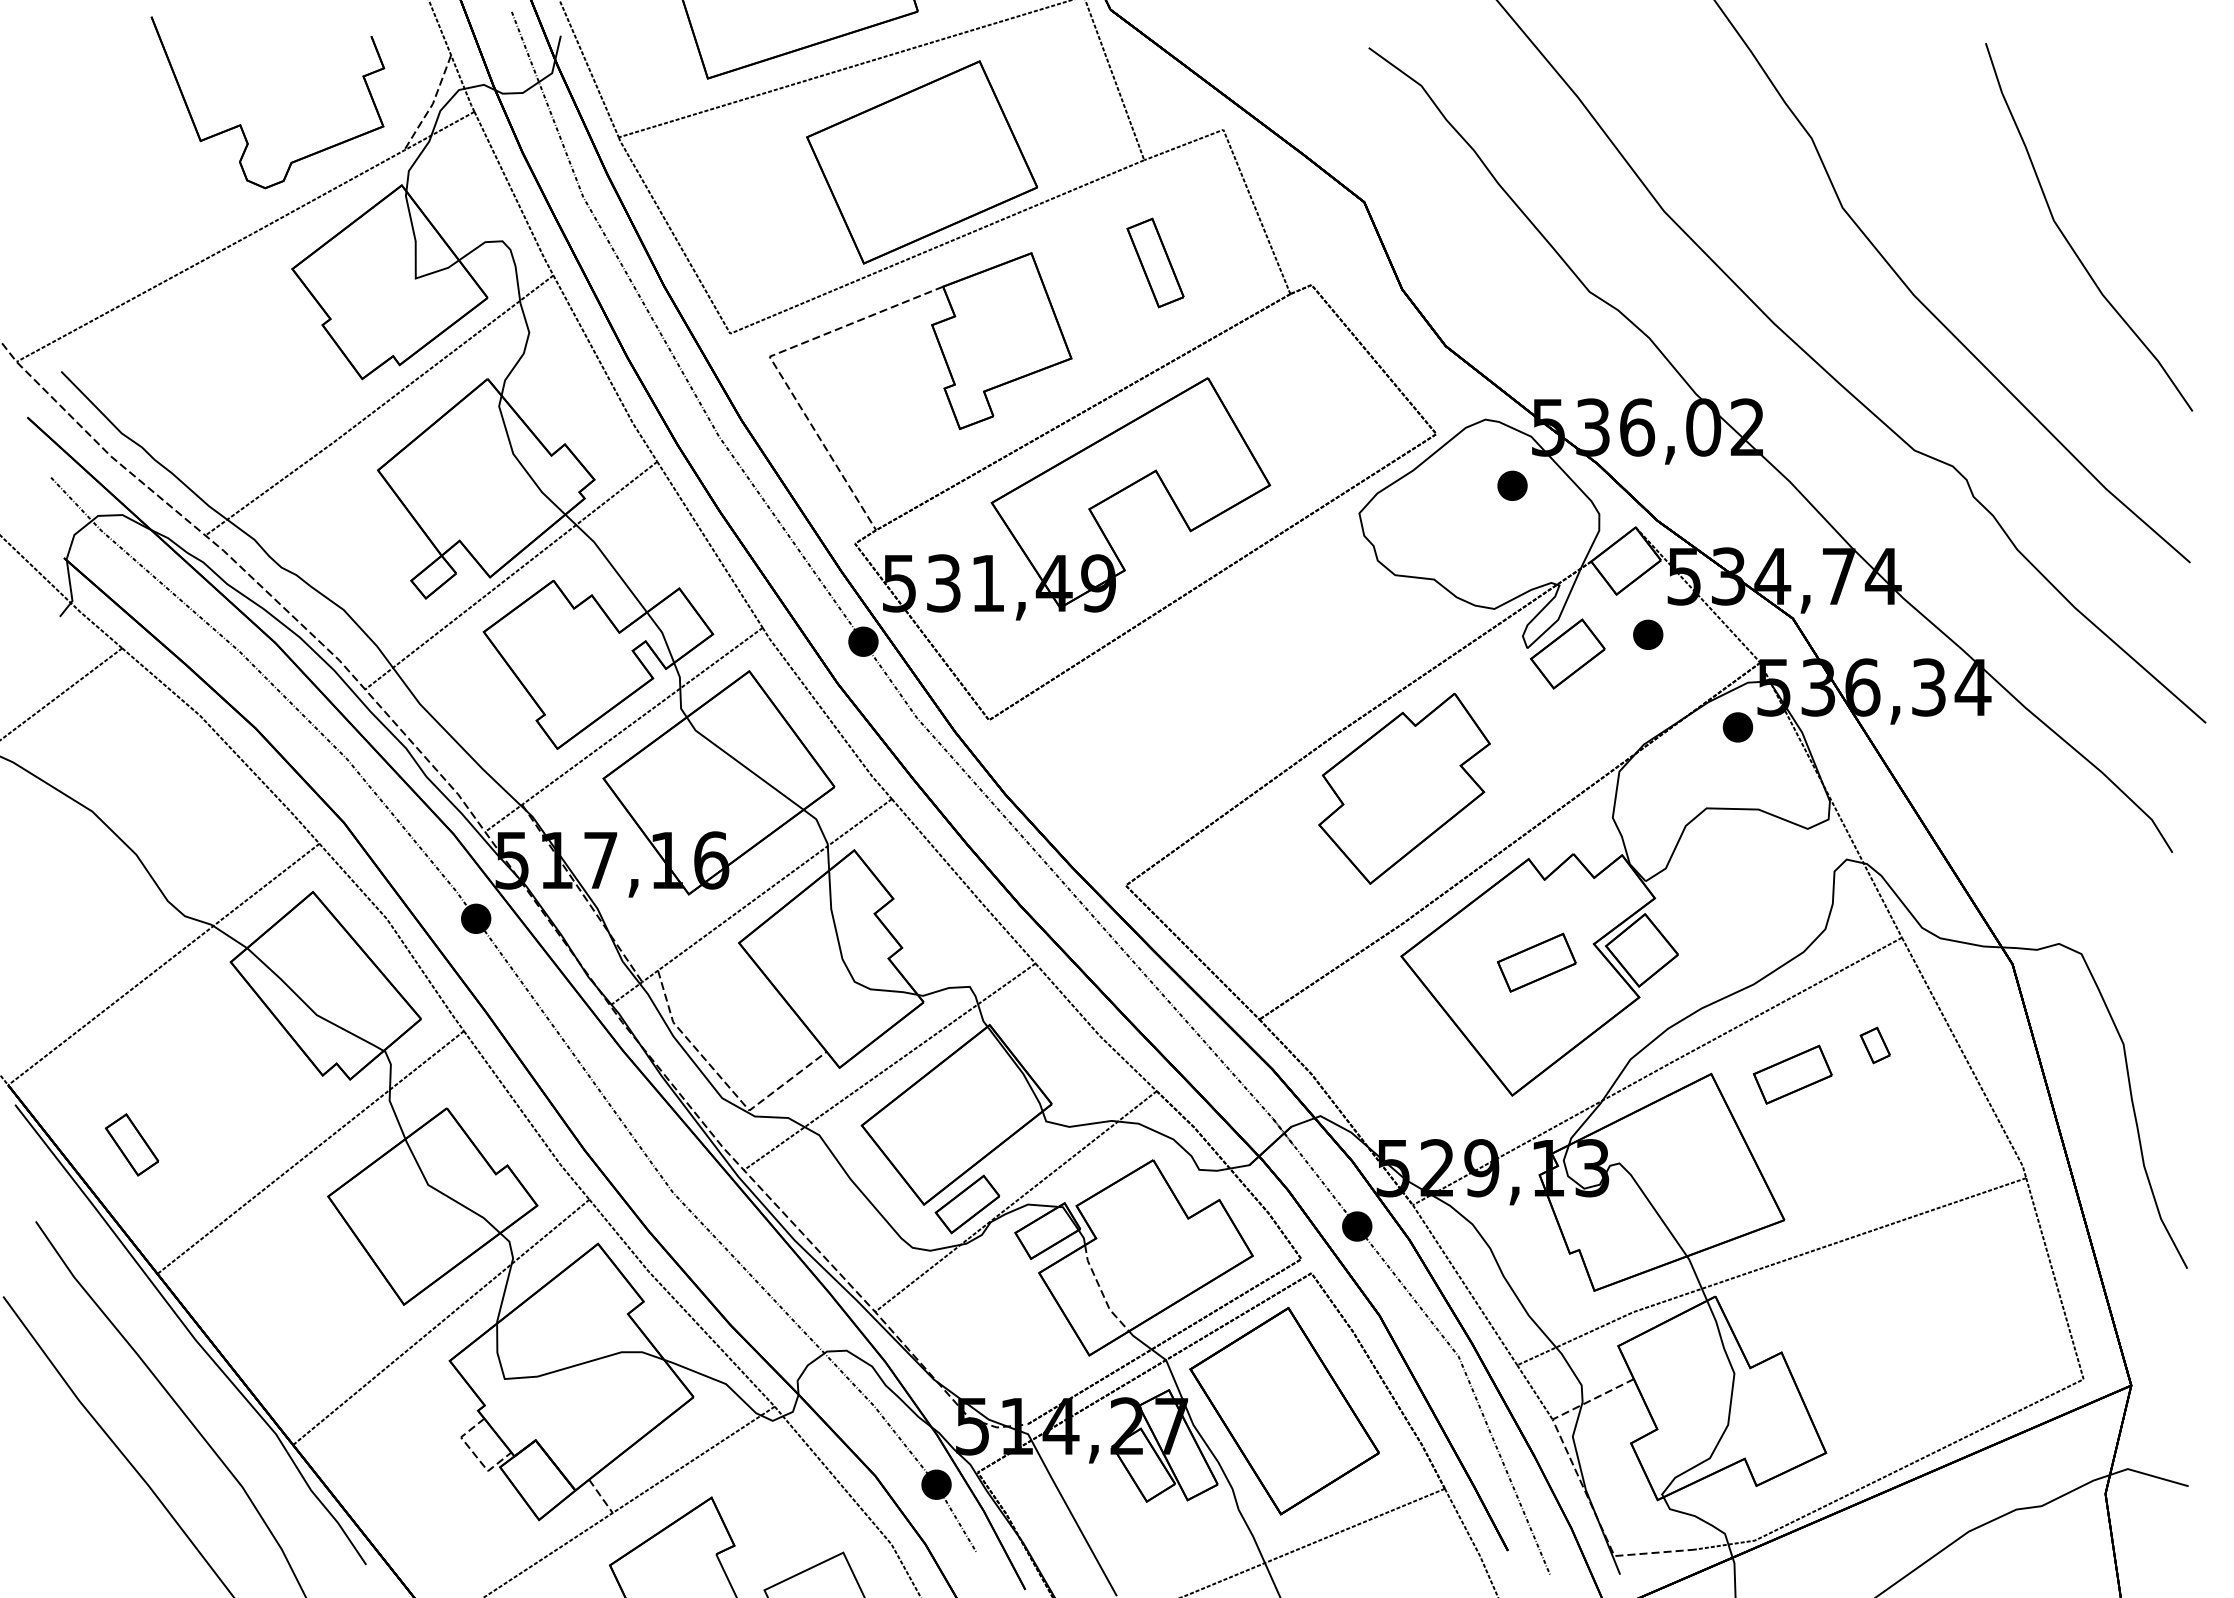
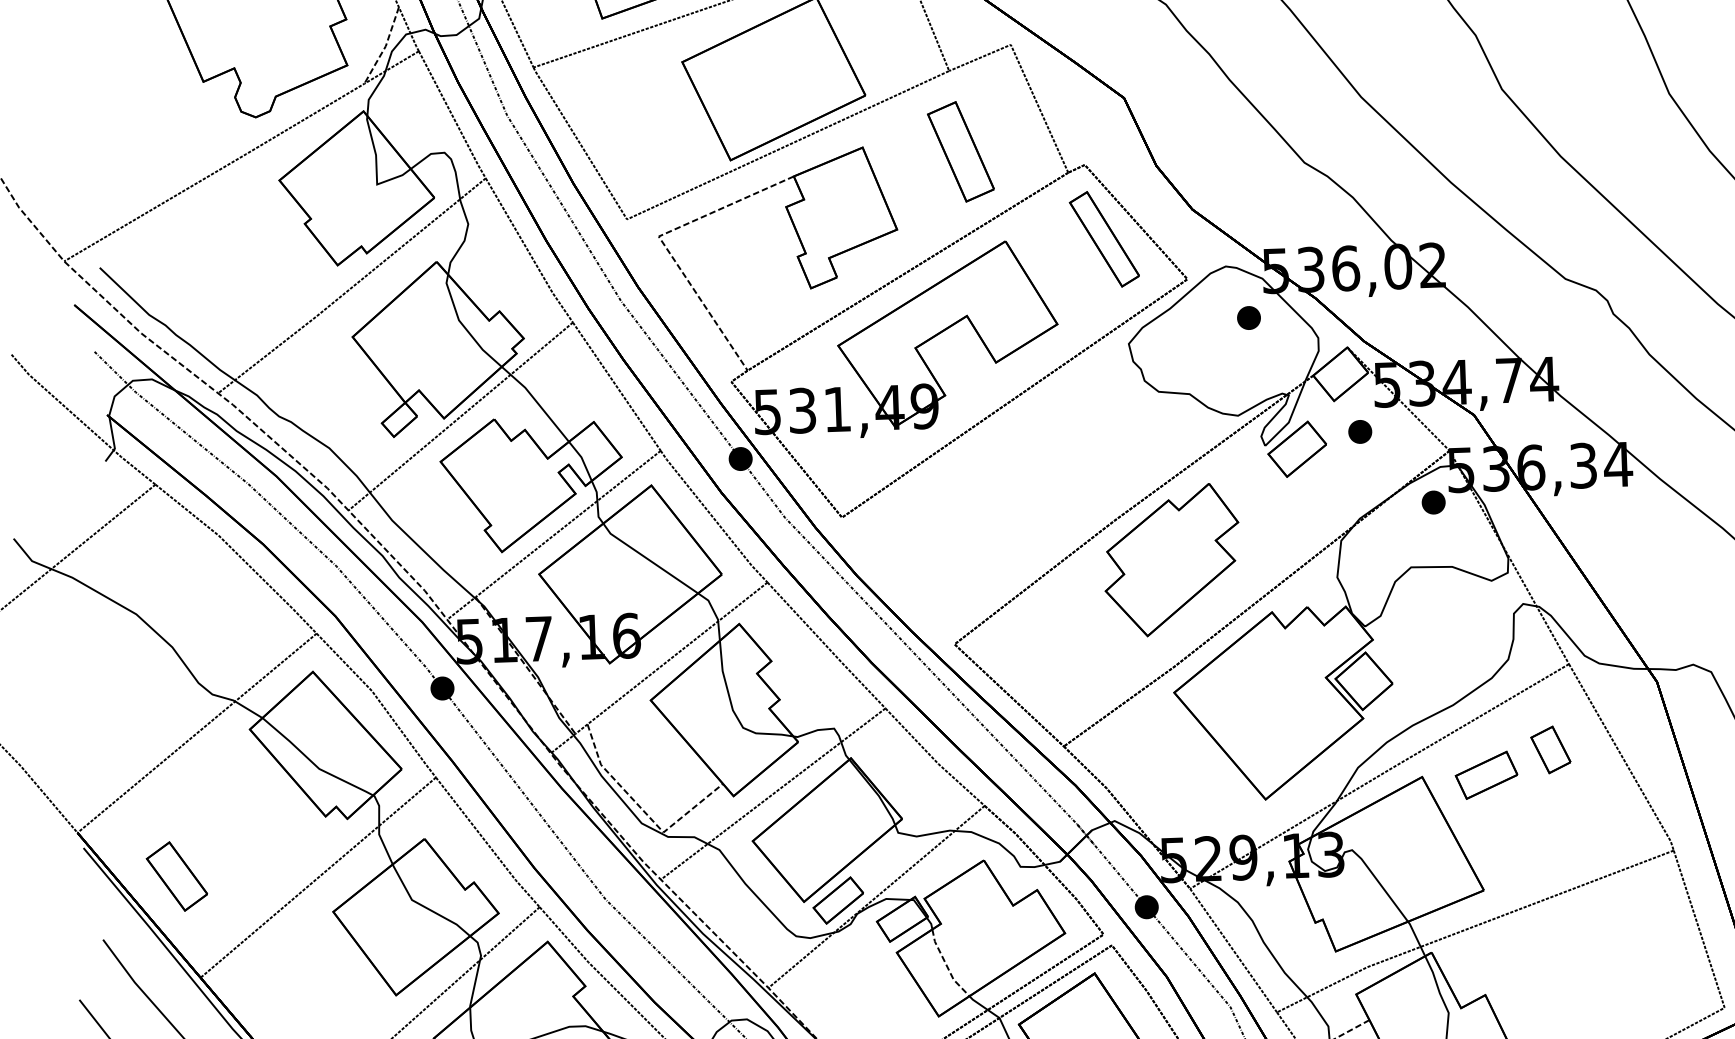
part: (1155, 262) -> (960, 151), size x1.43
part: (1333, 379) -> (1104, 238), added
part: (1536, 962) -> (1281, 693), removed
part: (1875, 1045) -> (1551, 749), size x1.67
part: (131, 1144) -> (176, 876), size x1.43

